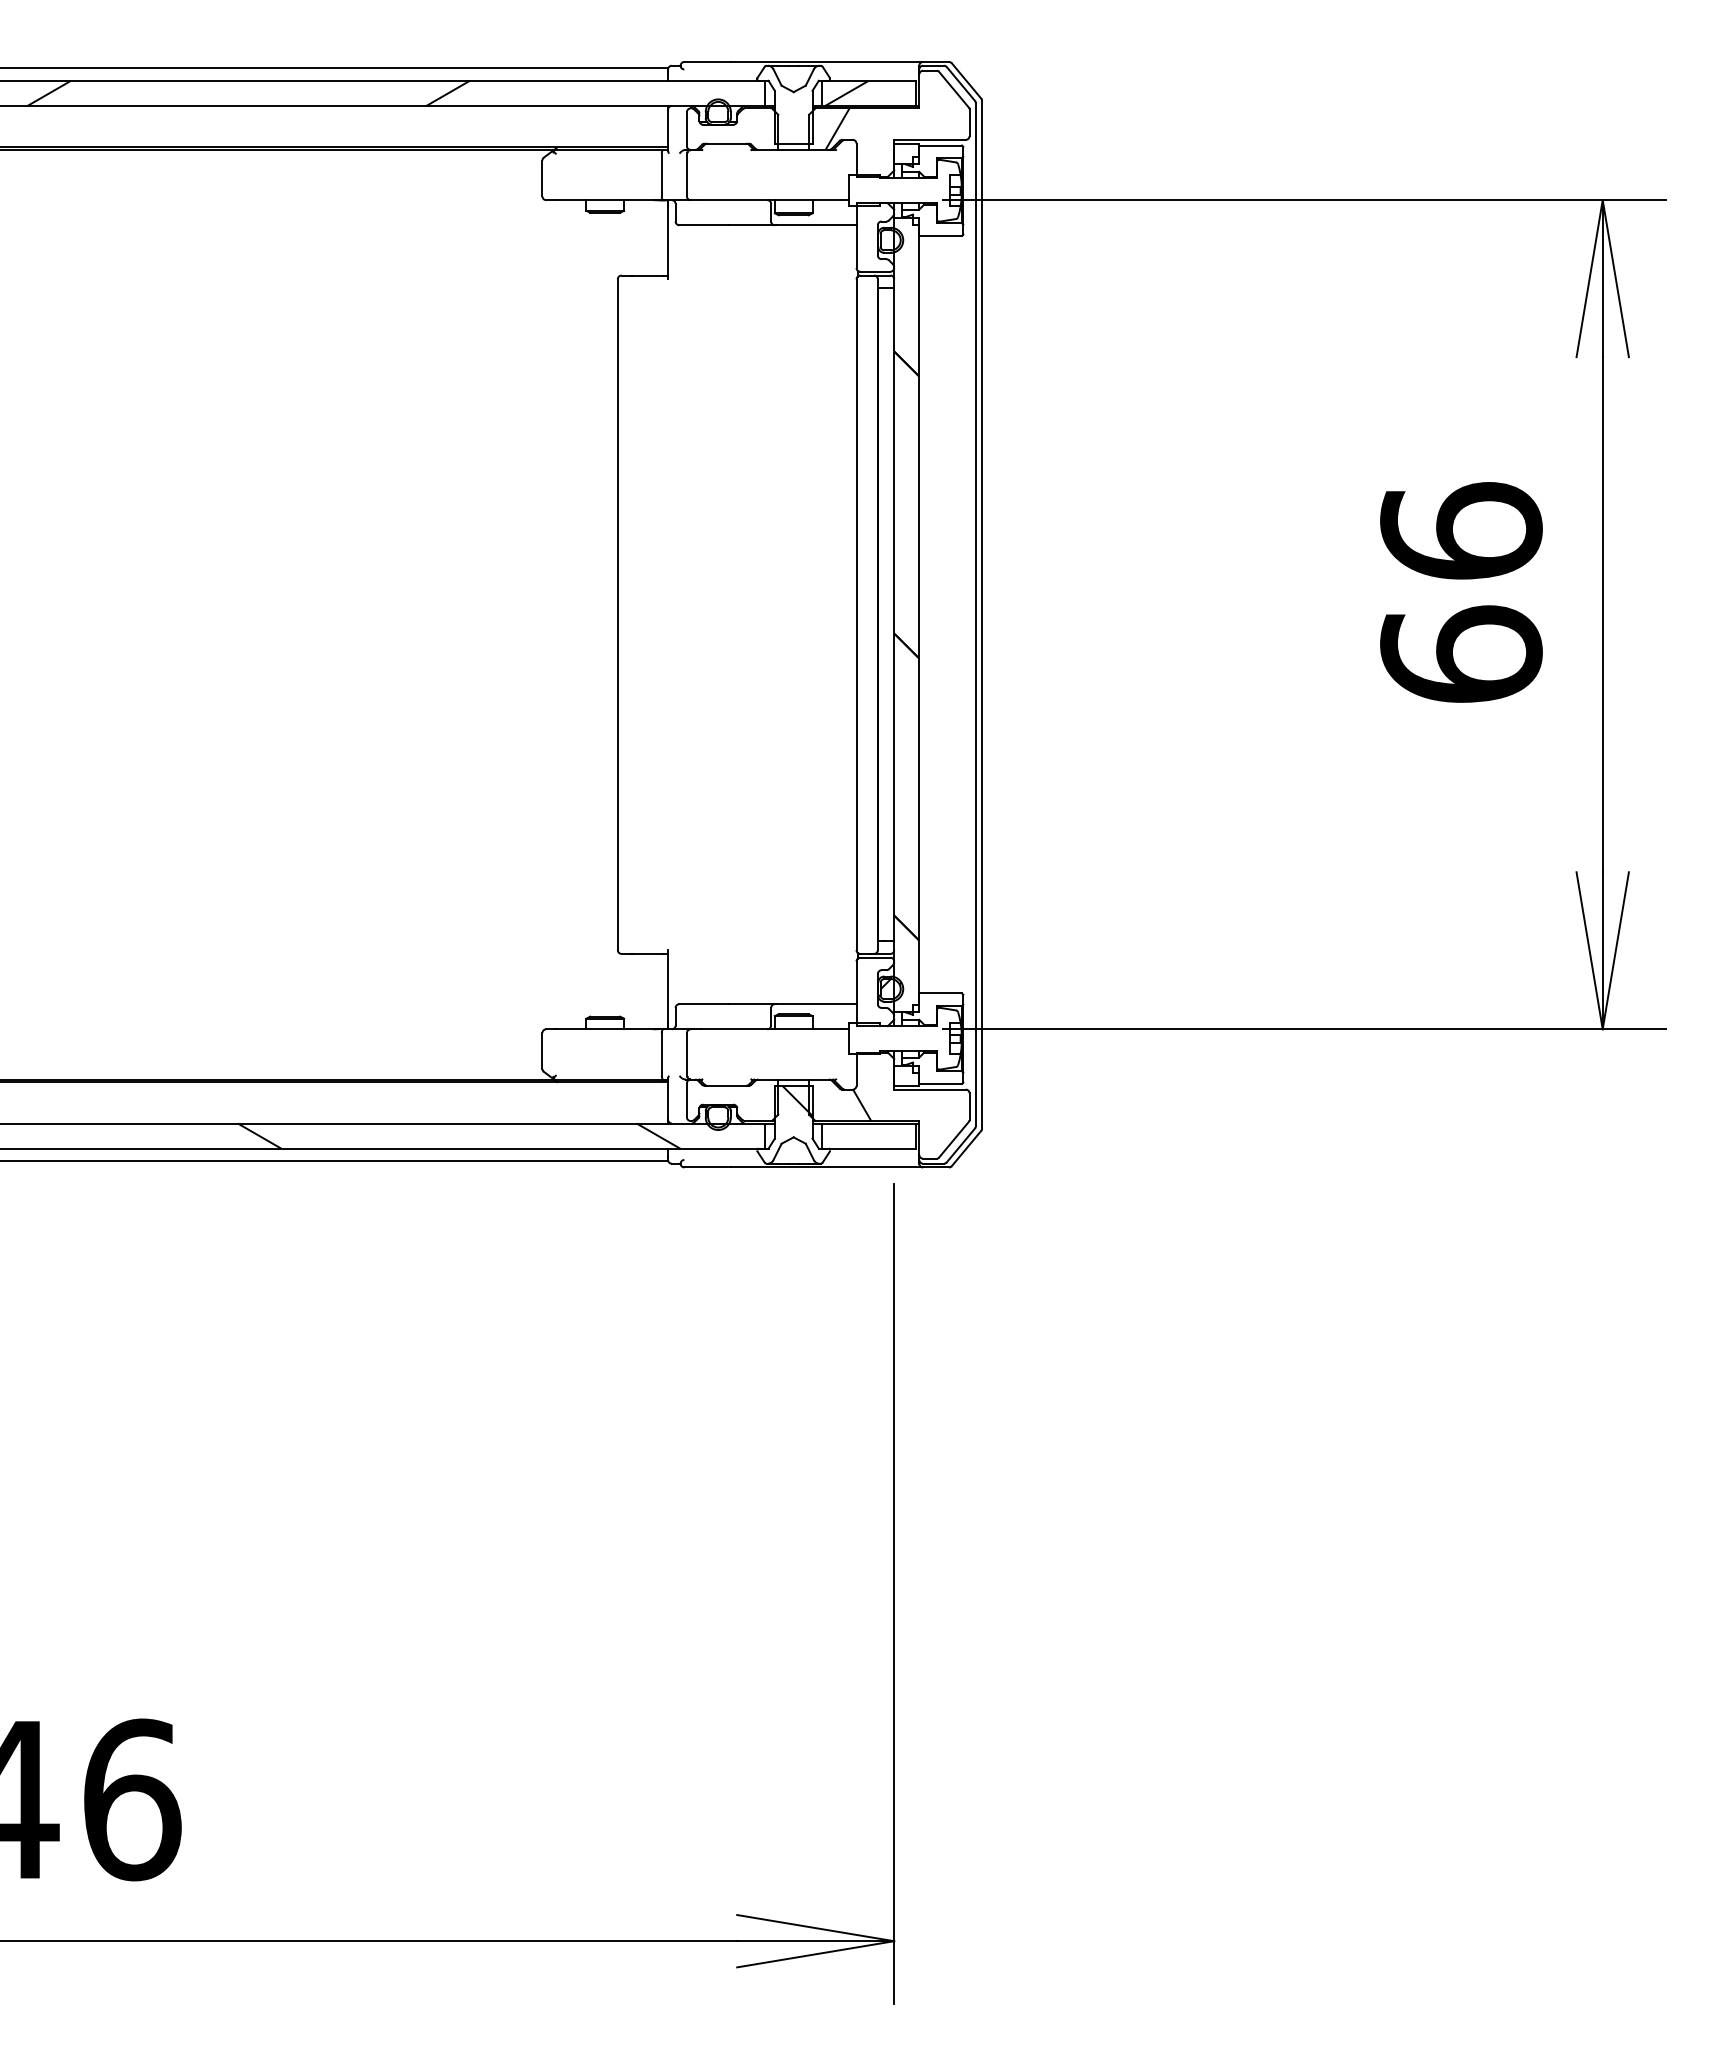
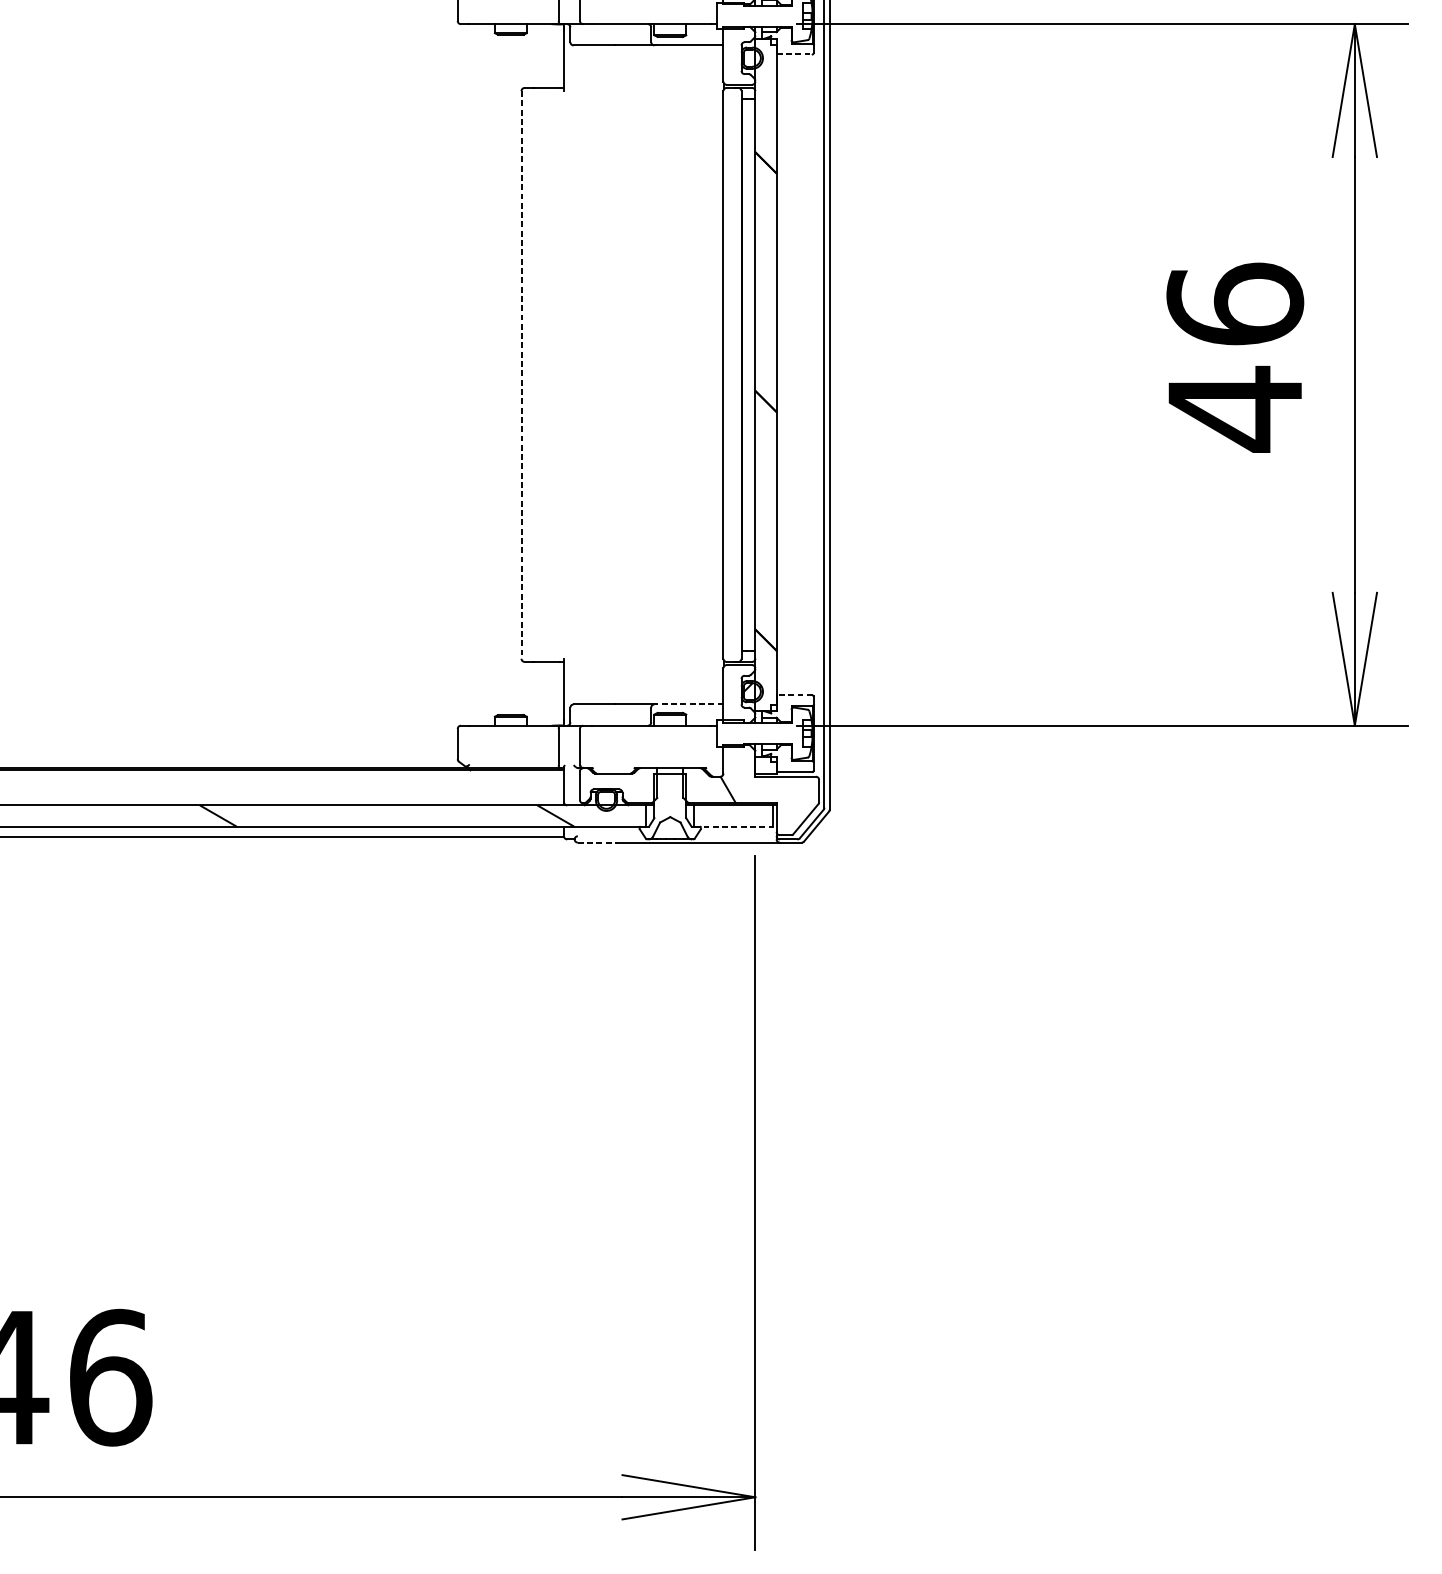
line: (941, 235) -> (795, 54), solid -> dashed
line: (617, 615) -> (521, 375), solid -> dashed
text: (1461, 655) -> (1235, 409), 66 -> 46
line: (940, 993) -> (794, 695), solid -> dashed
line: (816, 1004) -> (689, 704), solid -> dashed
hatch: (797, 1100) -> (673, 785), removed
line: (868, 1148) -> (733, 826), solid -> dashed
line: (708, 1167) -> (598, 842), solid -> dashed

